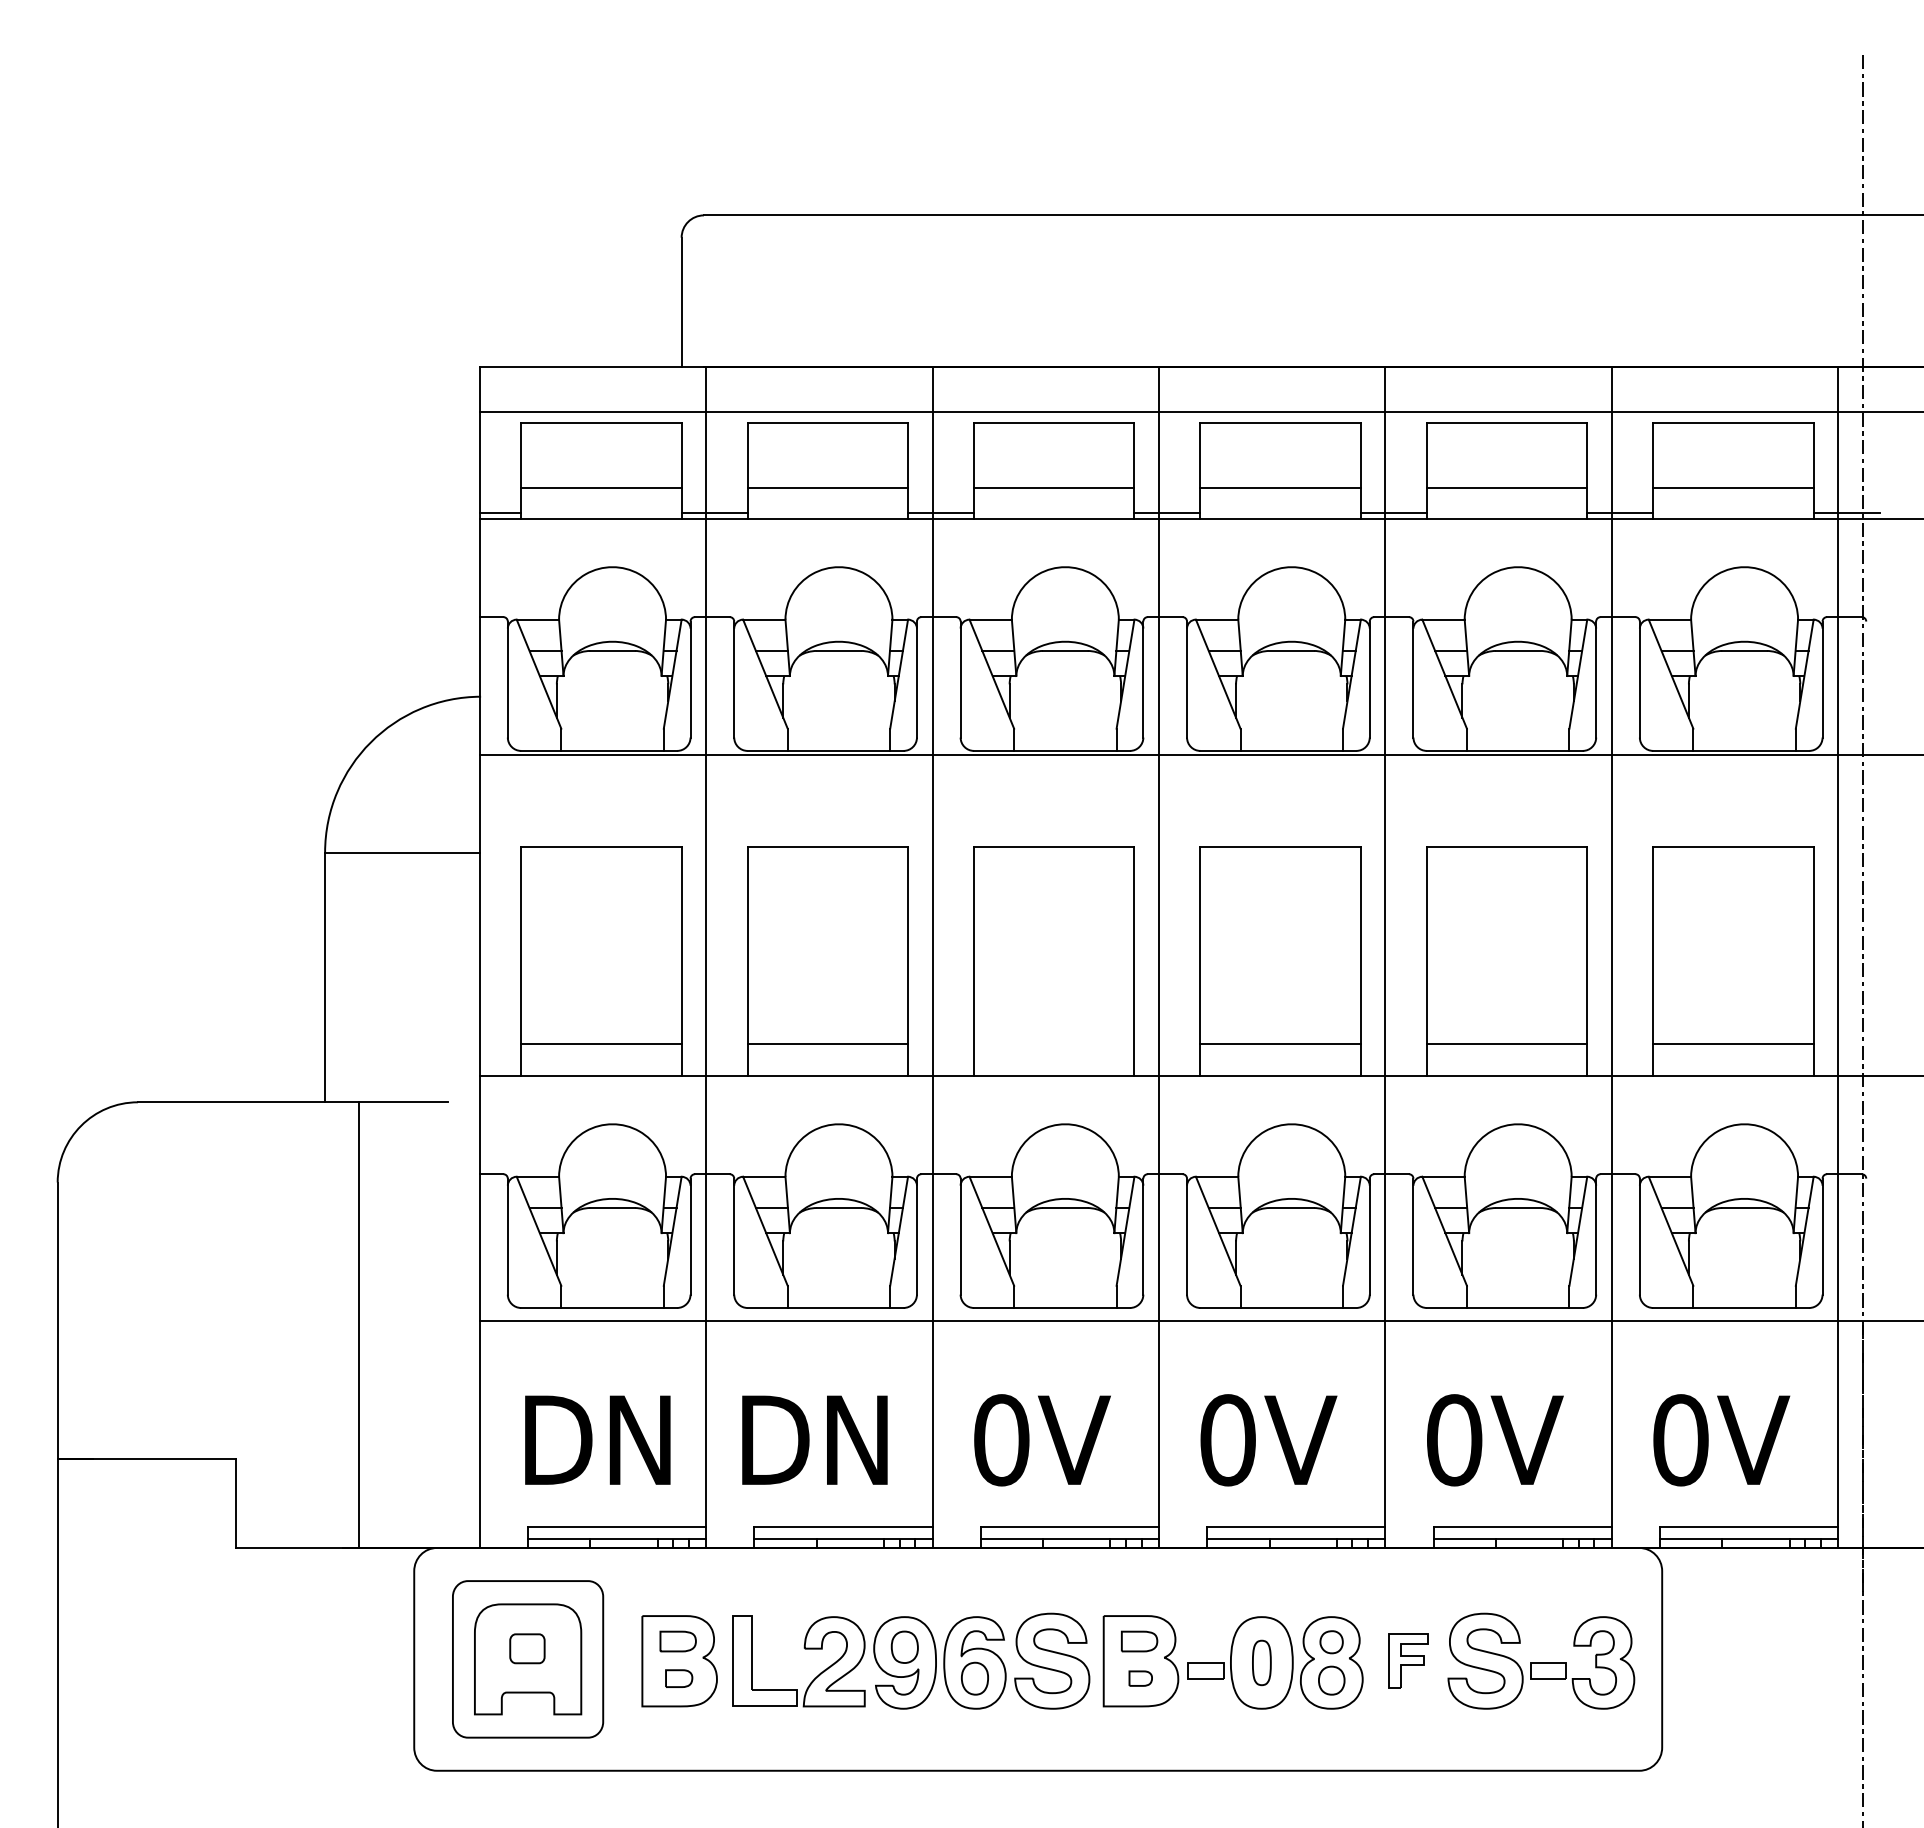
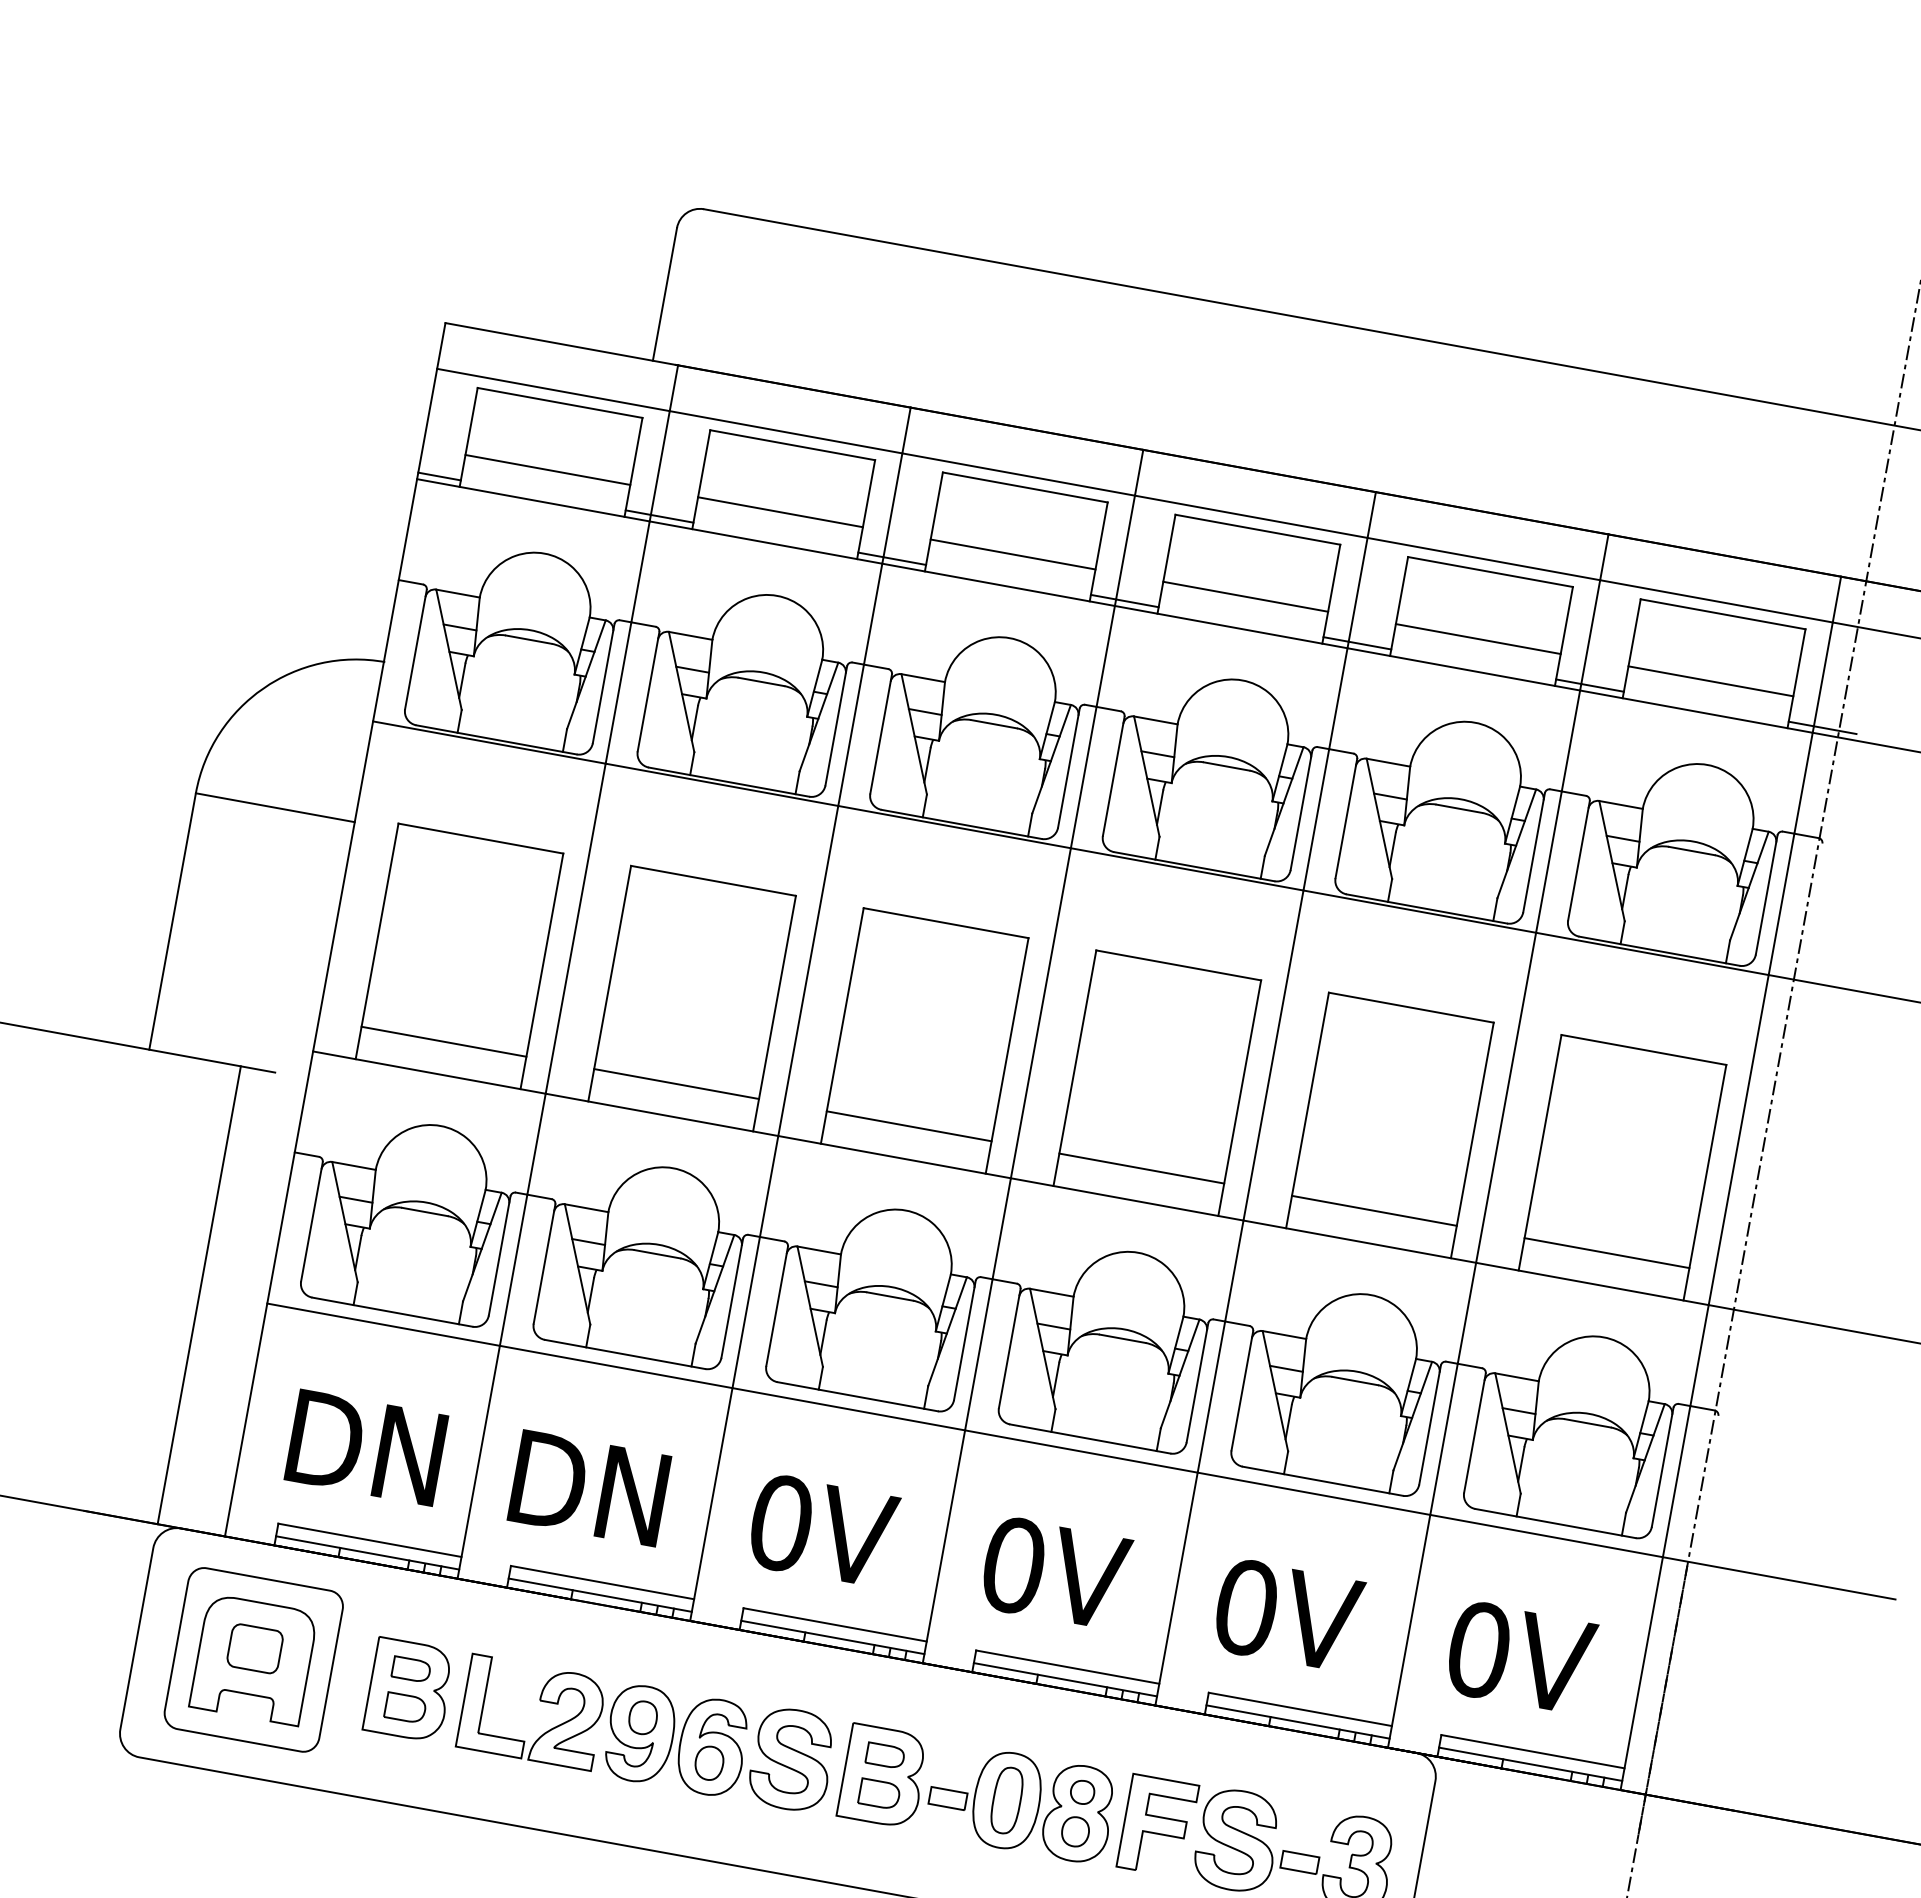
line: (1054, 1044) -> (909, 1126), added
line: (359, 1324) -> (199, 1294), moved
part: (527, 1648) -> (255, 1648), size x1.43
part: (1408, 1660) -> (1158, 1825), size x1.67
part: (1261, 1662) -> (1006, 1800), size x1.43
part: (678, 1678) -> (404, 1707), size x1.43
part: (1140, 1678) -> (879, 1793), size x1.67

